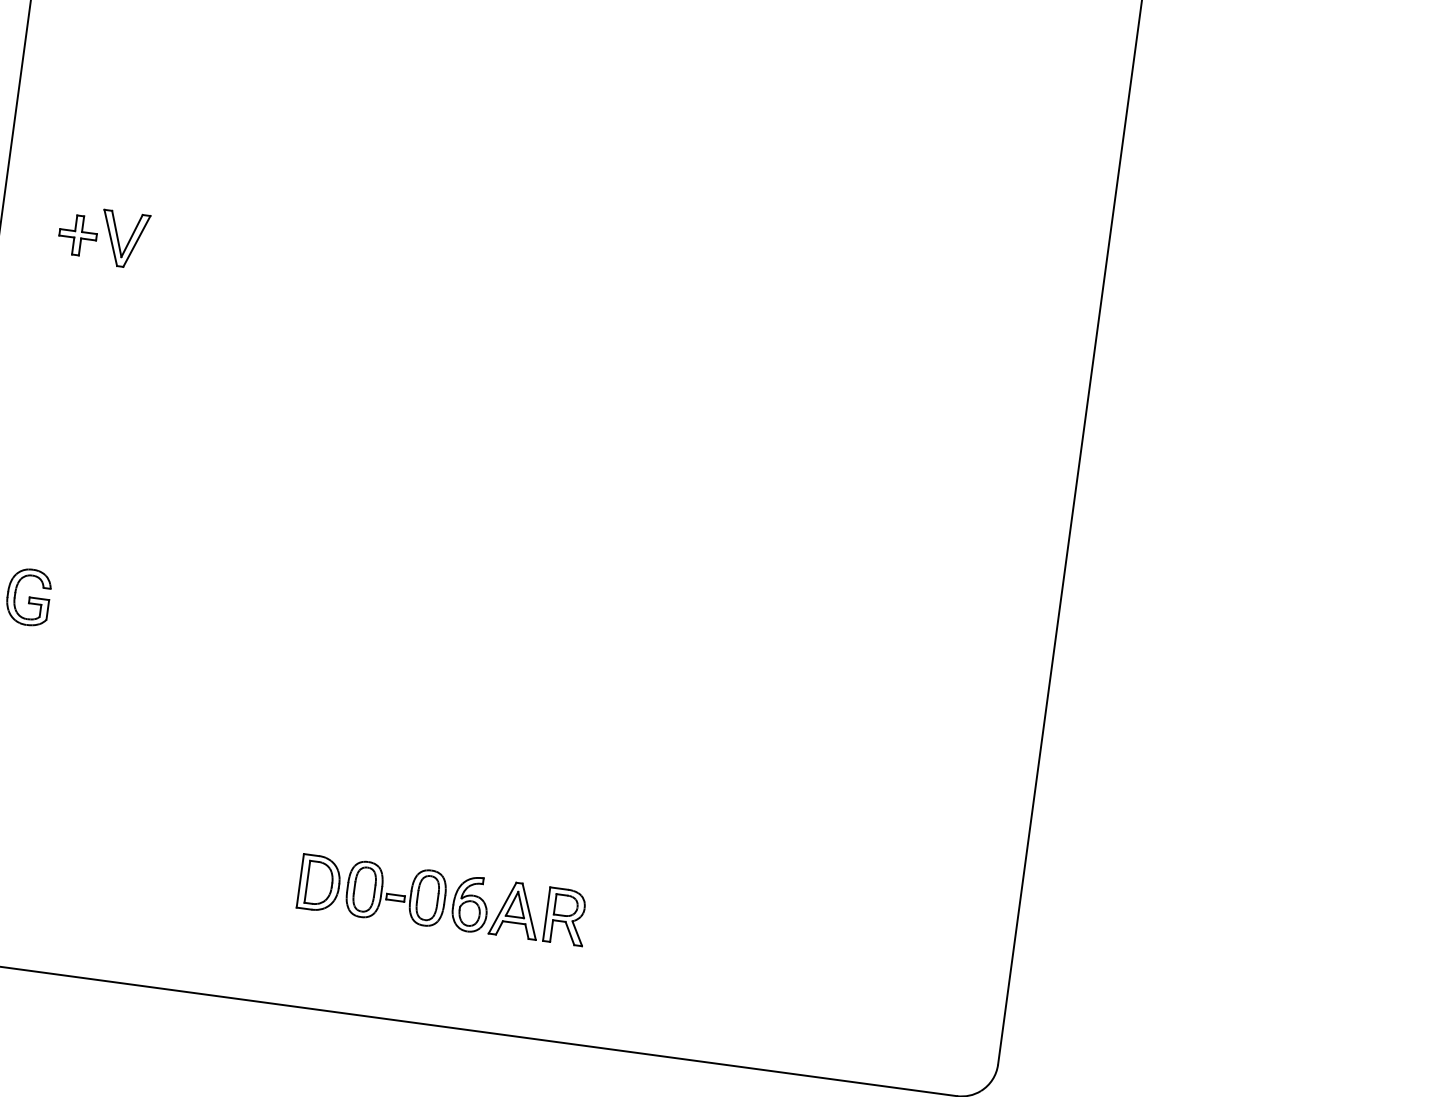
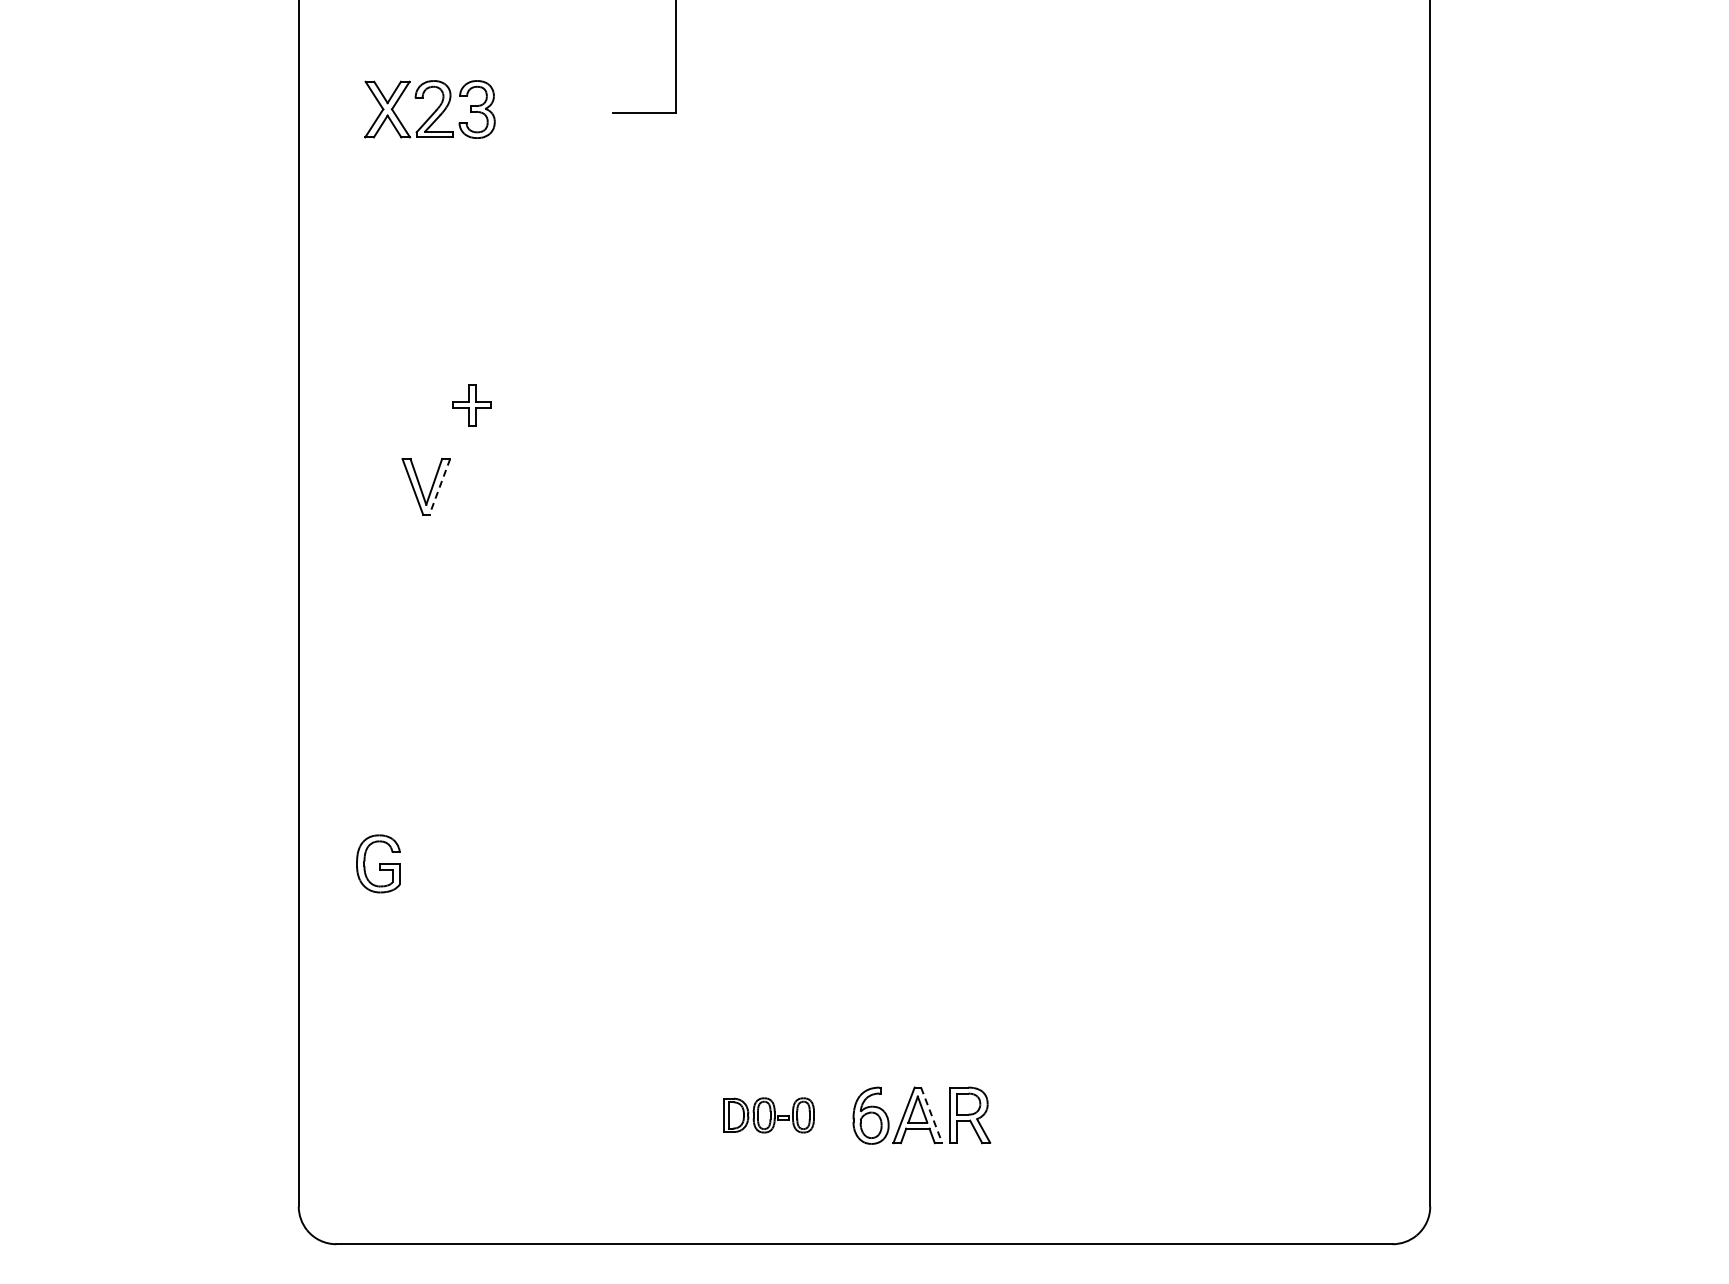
part: (77, 235) -> (471, 405), moved
line: (136, 241) -> (439, 486), solid -> dashed
part: (371, 890) -> (768, 1115), size x0.6
line: (528, 911) -> (931, 1115), solid -> dashed

